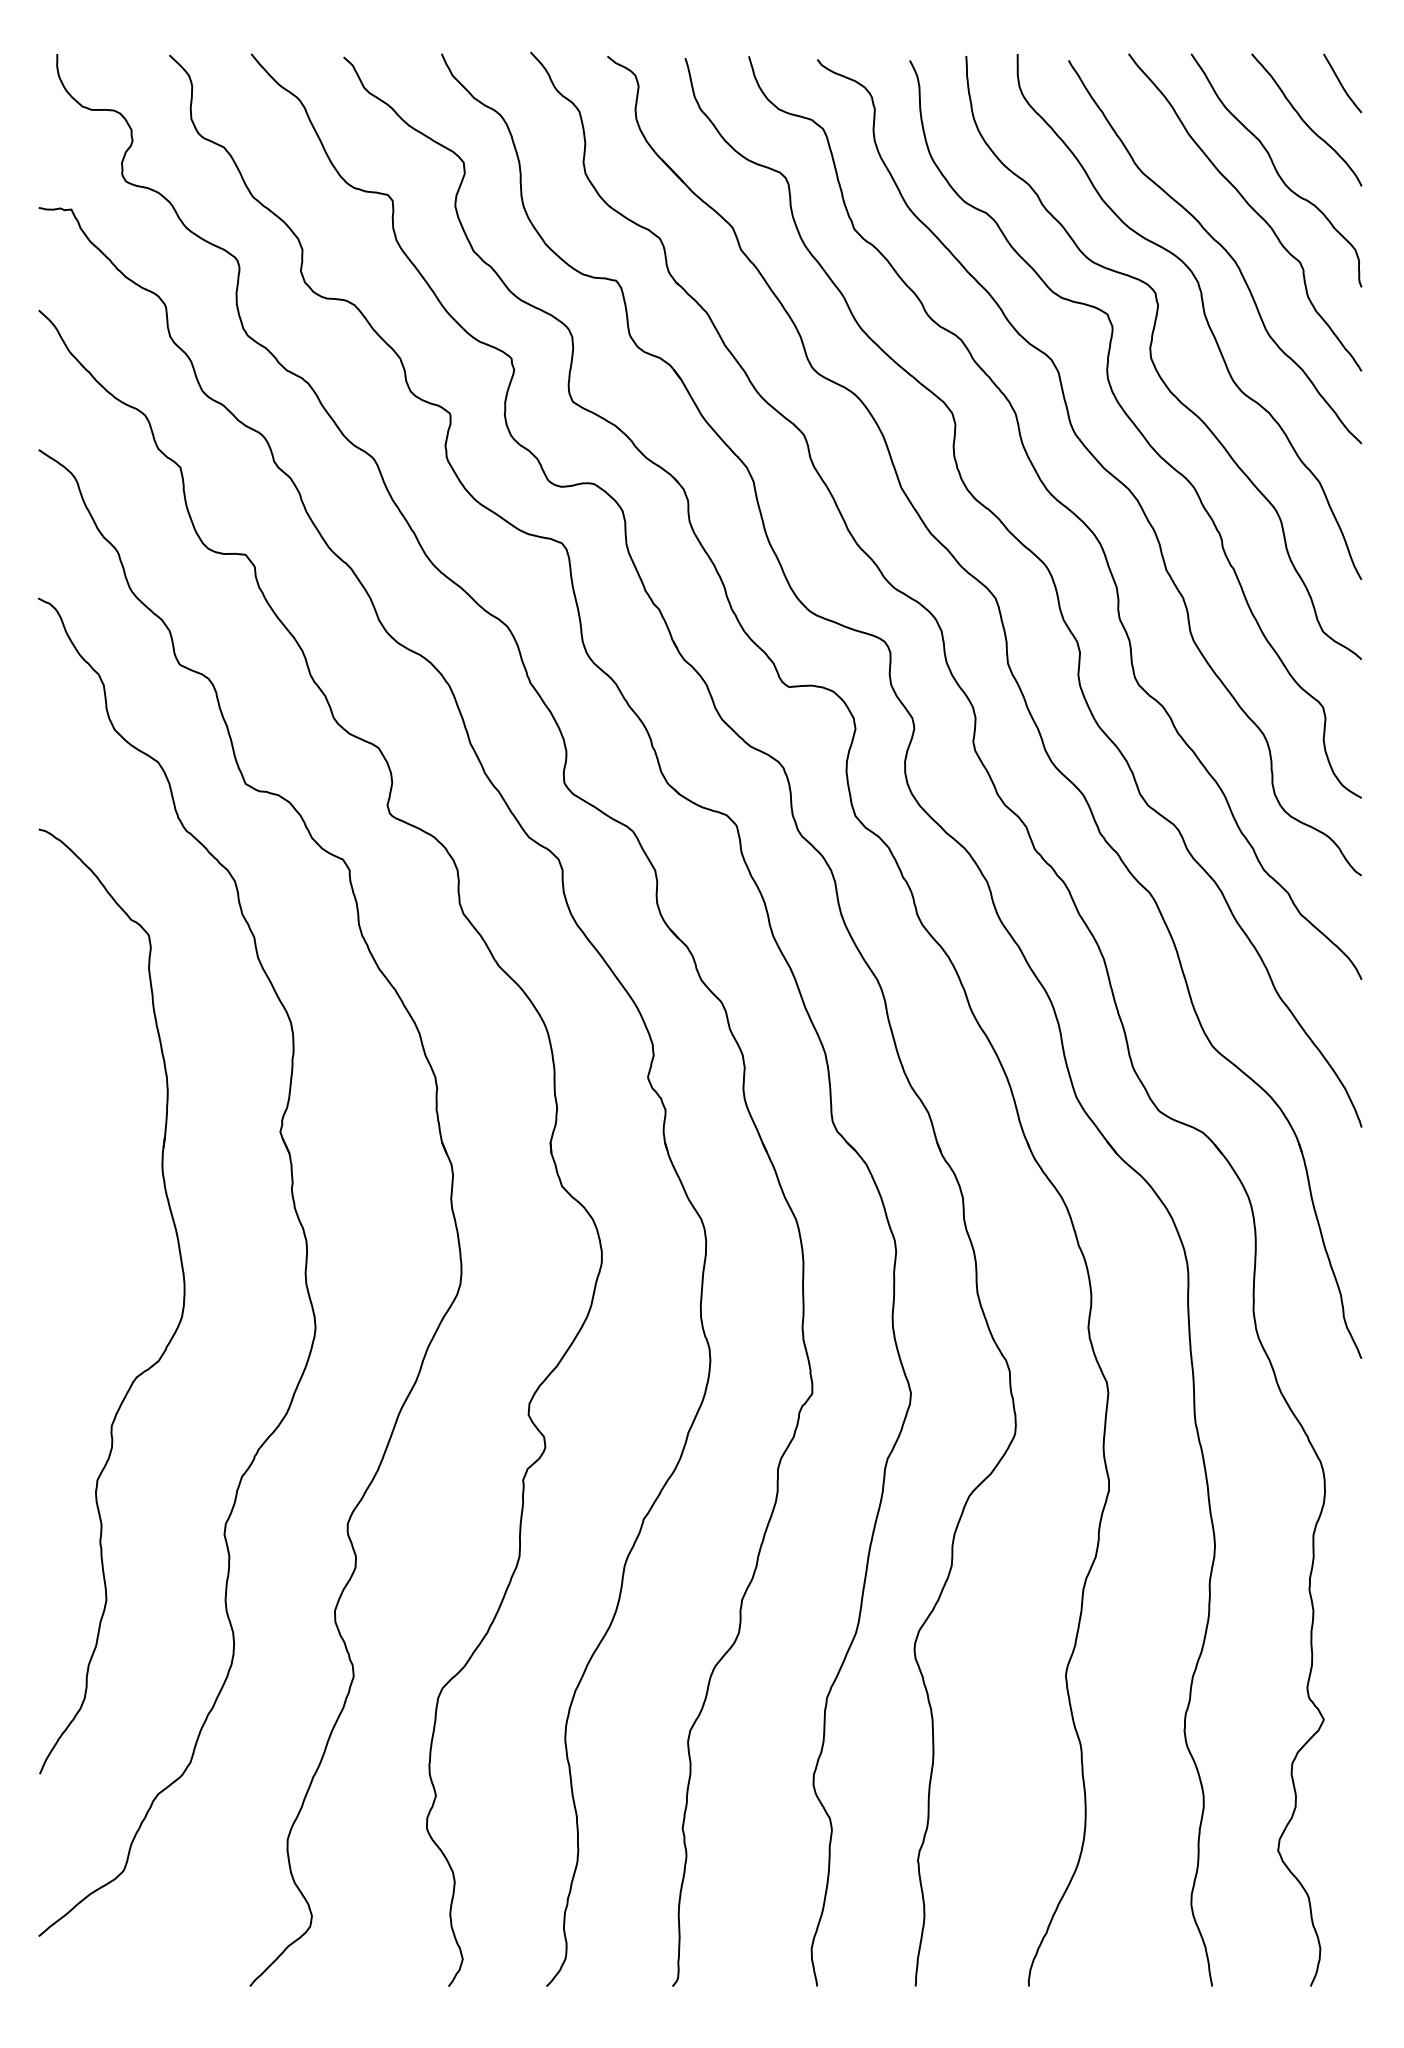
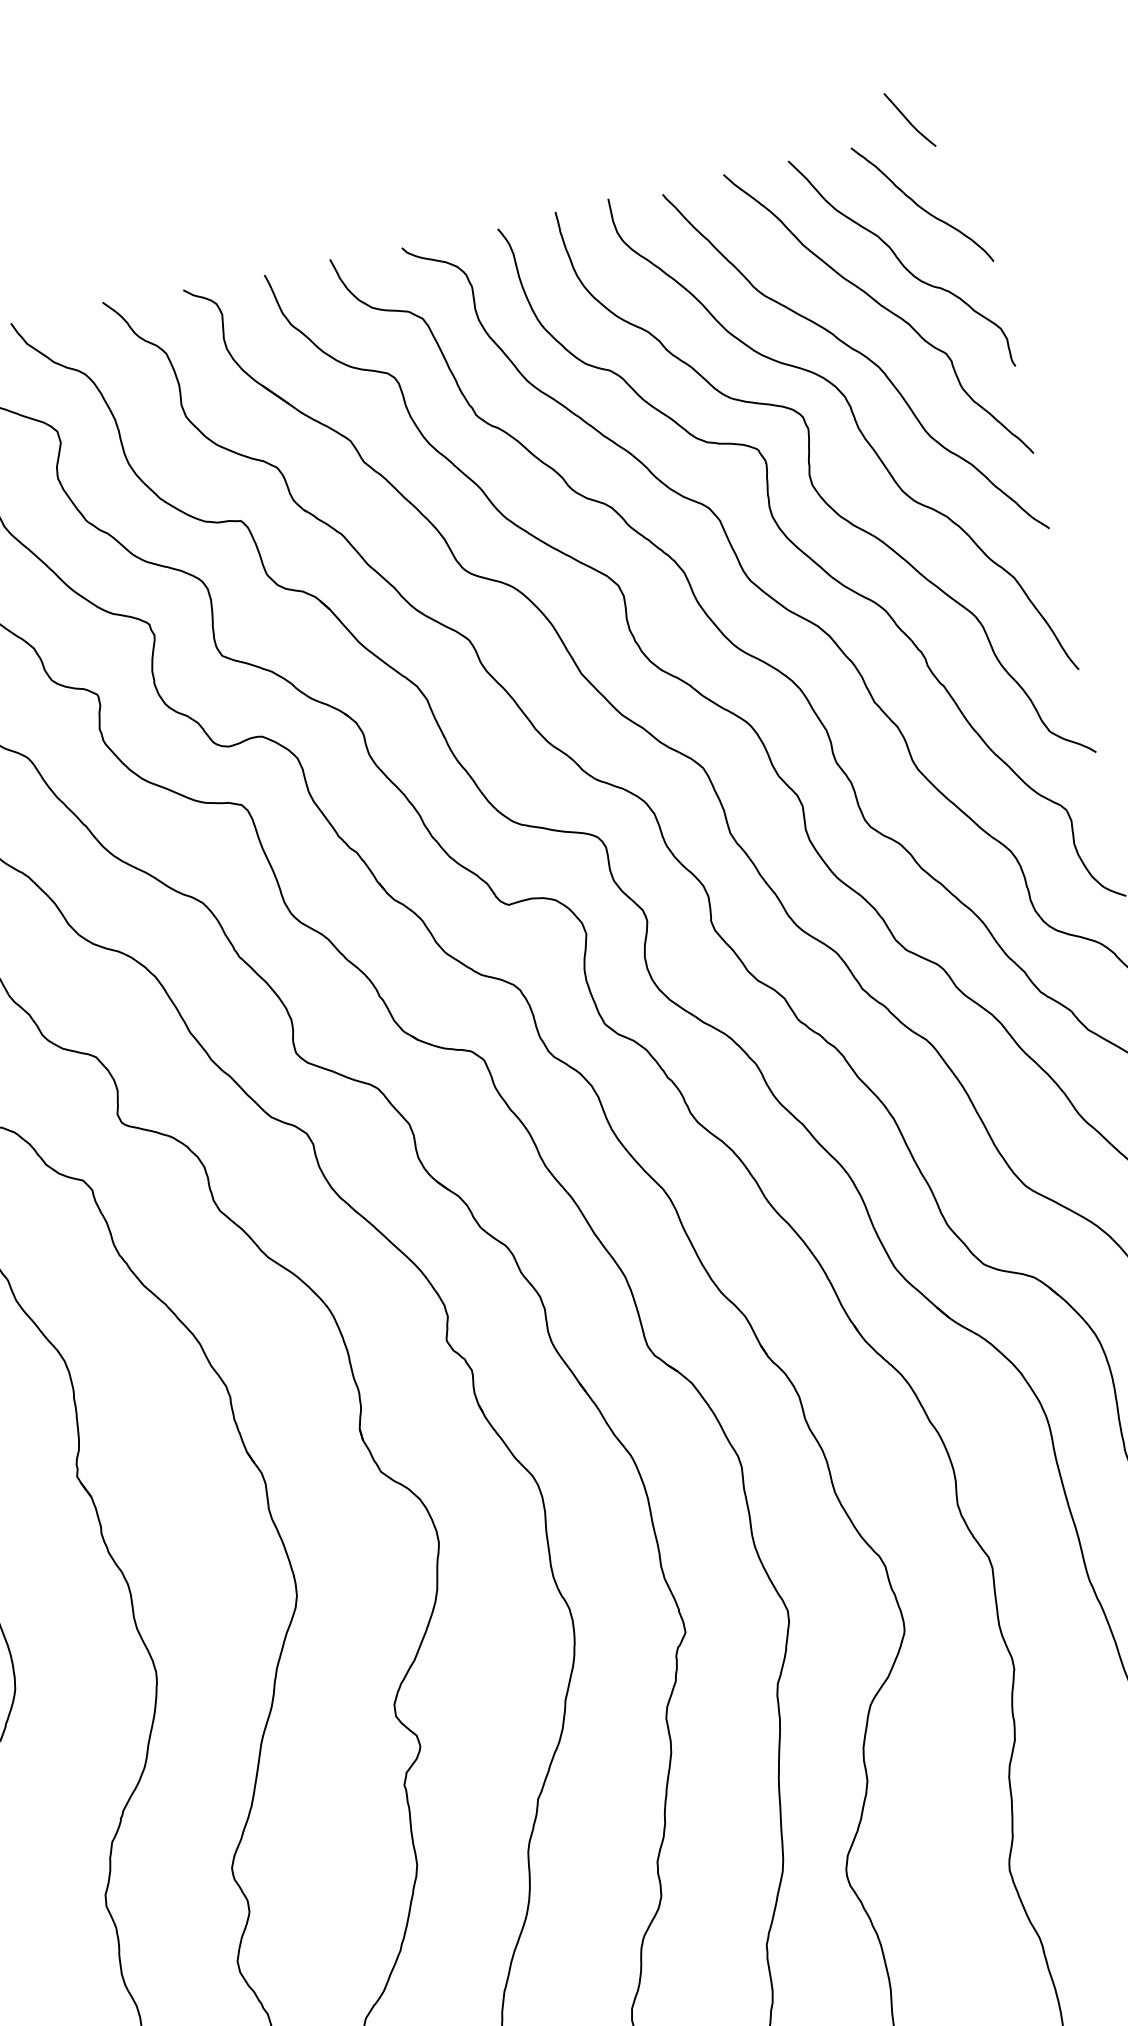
curve: (1341, 83) -> (908, 120), moved

